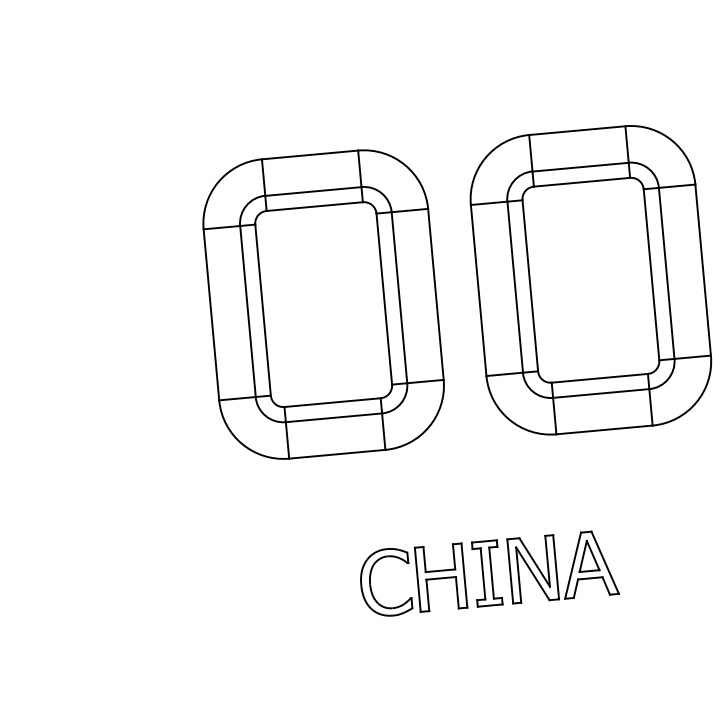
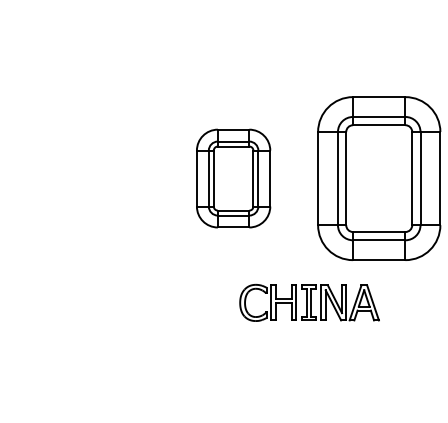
part: (323, 304) -> (233, 178), size x0.6
part: (488, 572) -> (309, 302), moved

